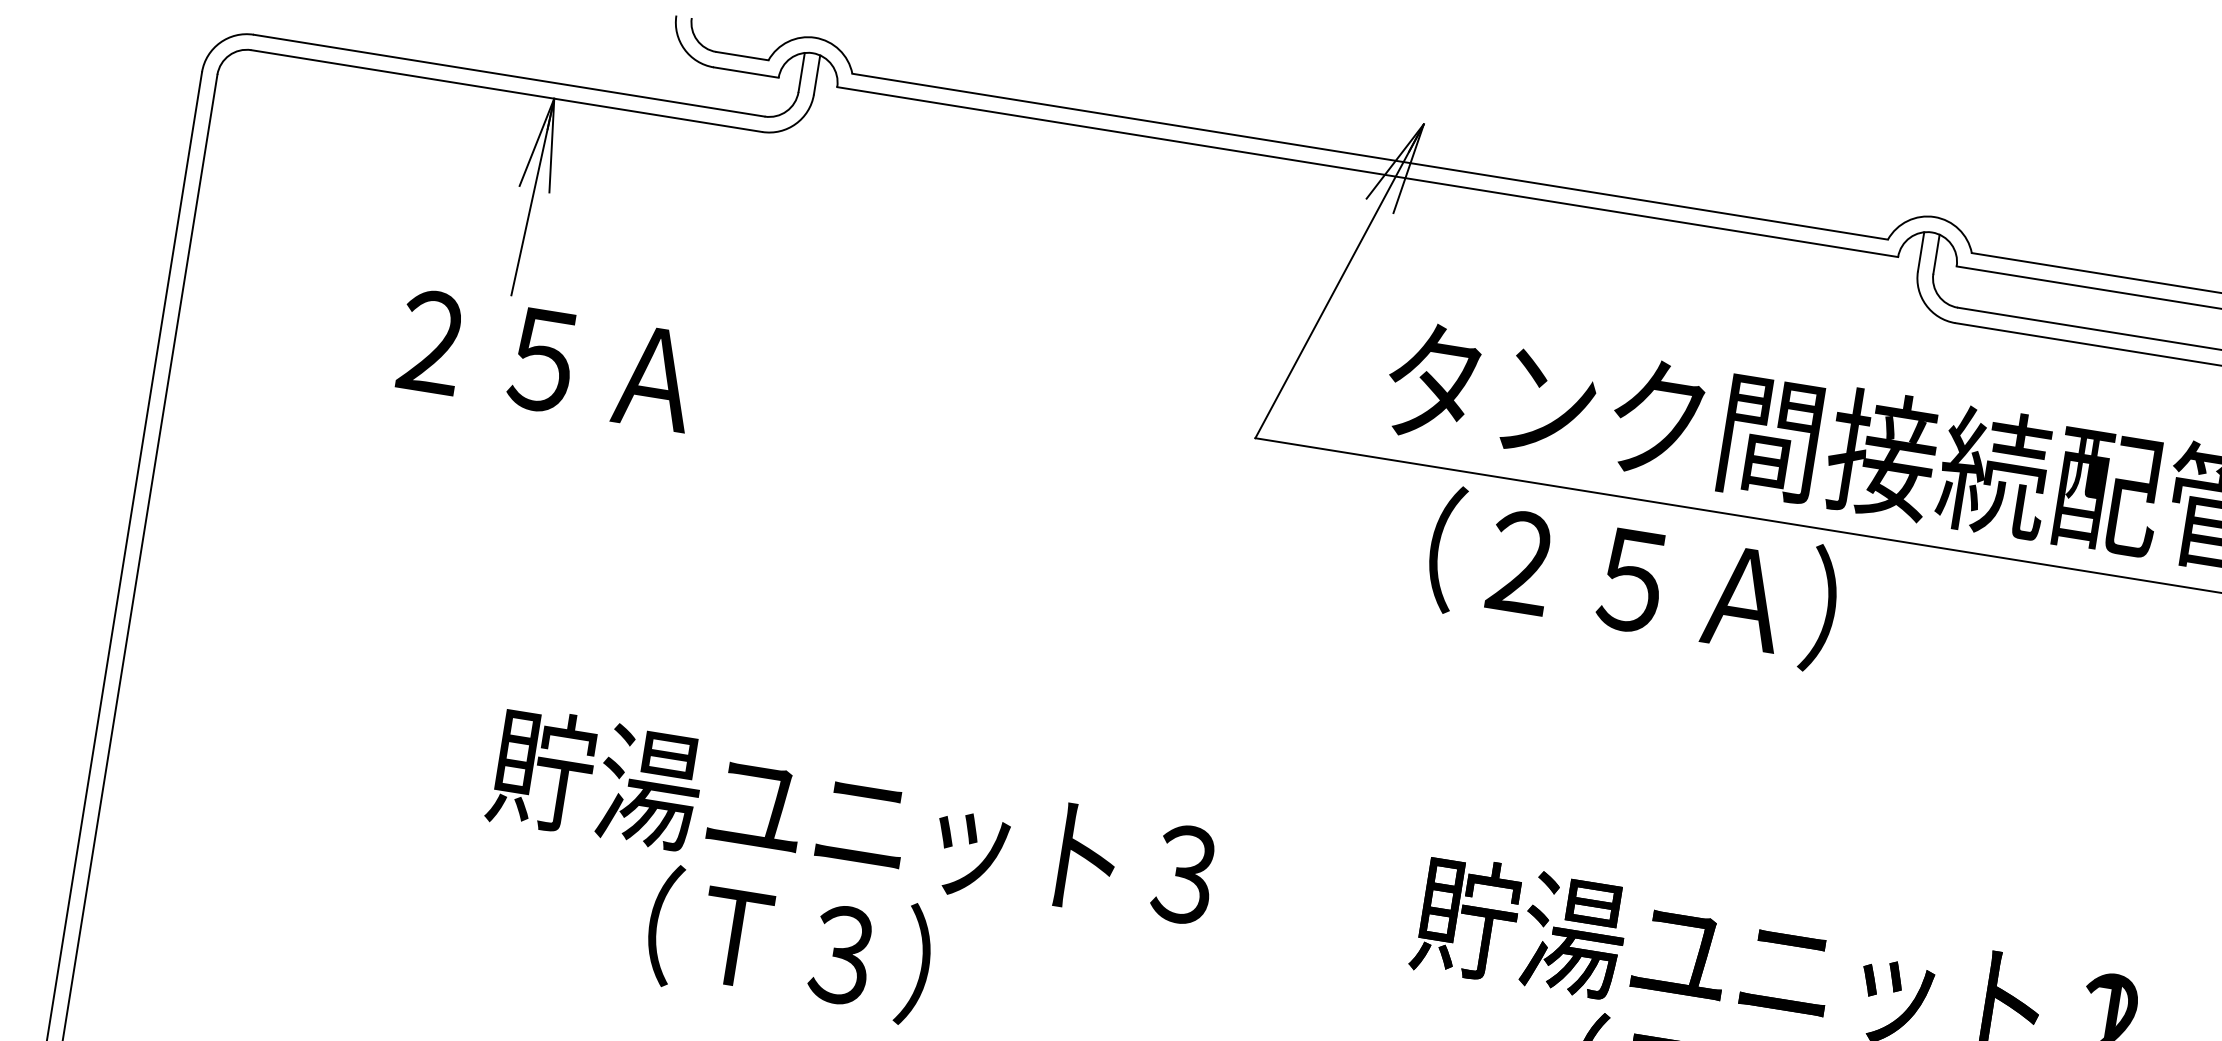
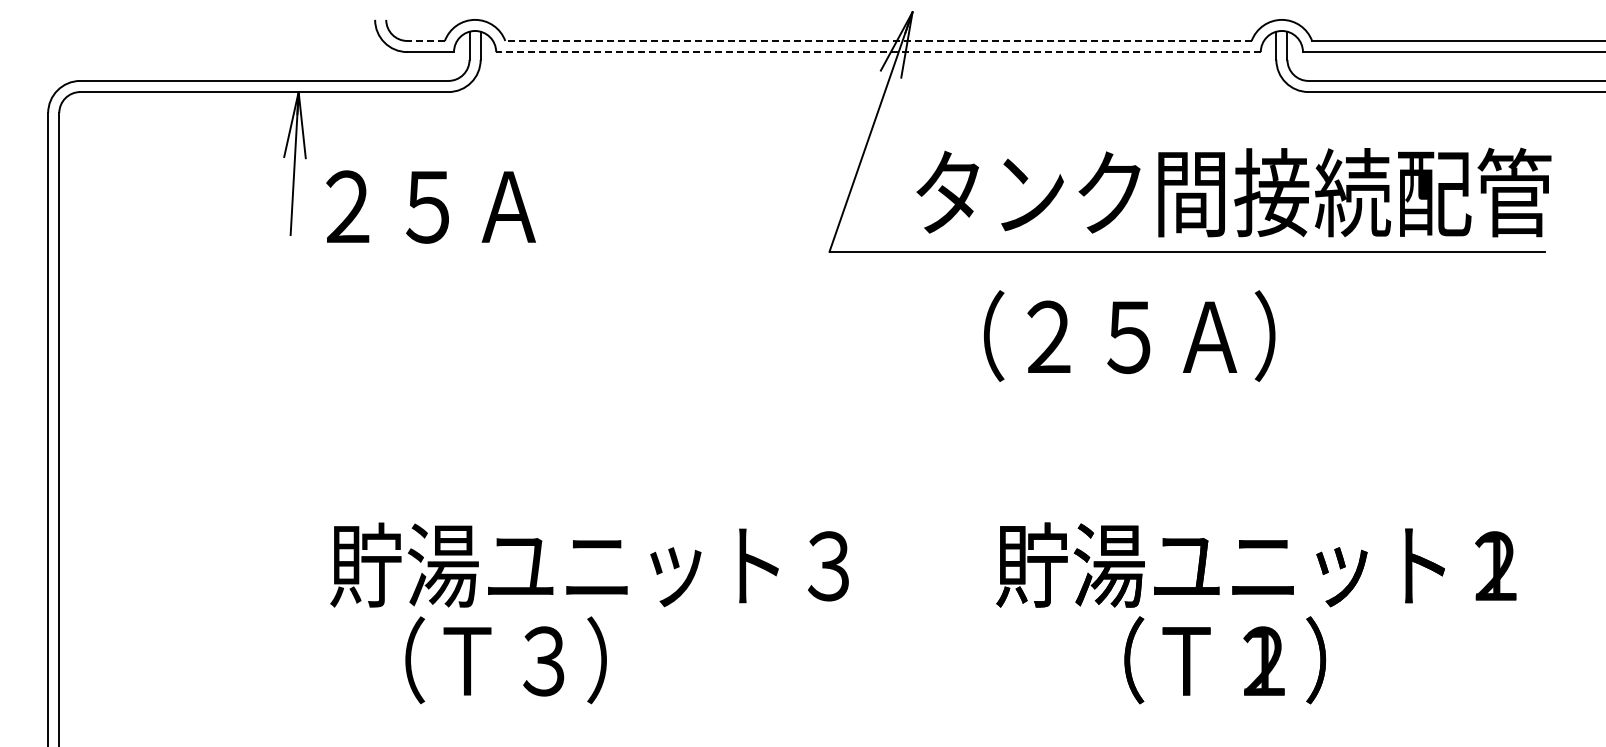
line: (743, 55) -> (426, 40), solid -> dashed
line: (1370, 156) -> (878, 40), solid -> dashed
line: (1367, 172) -> (878, 52), solid -> dashed
text: (546, 359) -> (430, 206), moved
text: (1632, 578) -> (1129, 335), moved
text: (788, 945) -> (505, 660), moved

